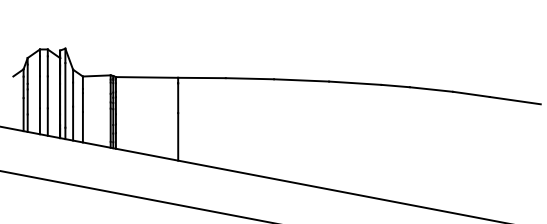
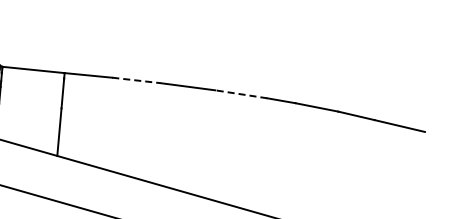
line: (250, 78) -> (136, 80), solid -> dashed
line: (354, 83) -> (240, 94), solid -> dashed

